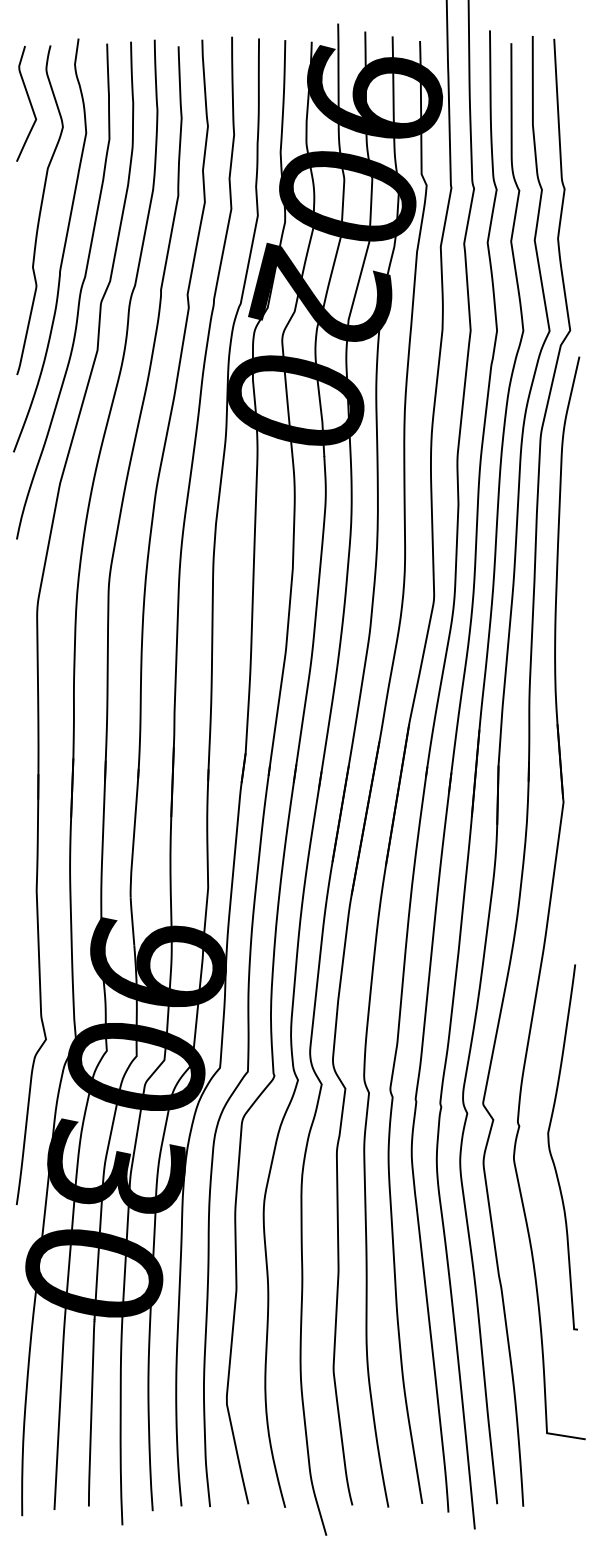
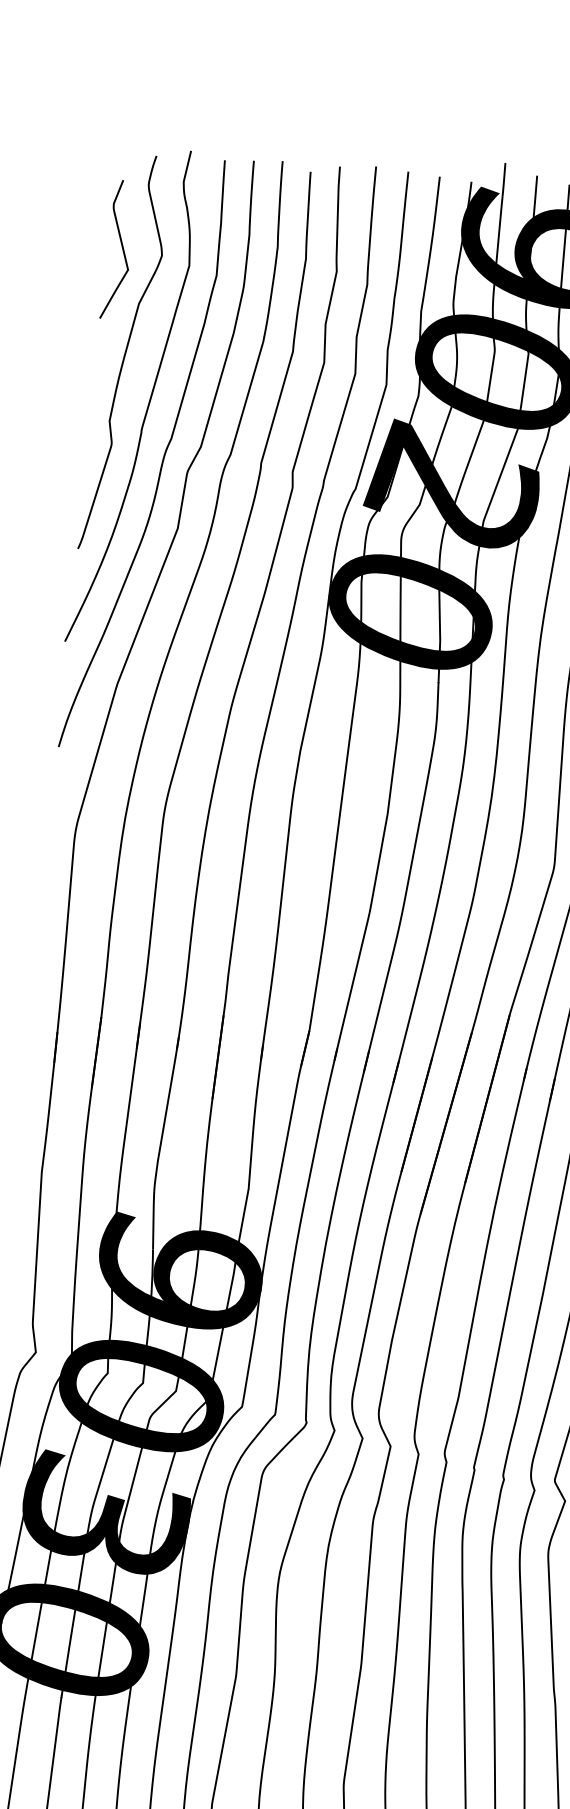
curve: (29, 103) -> (121, 249), moved

